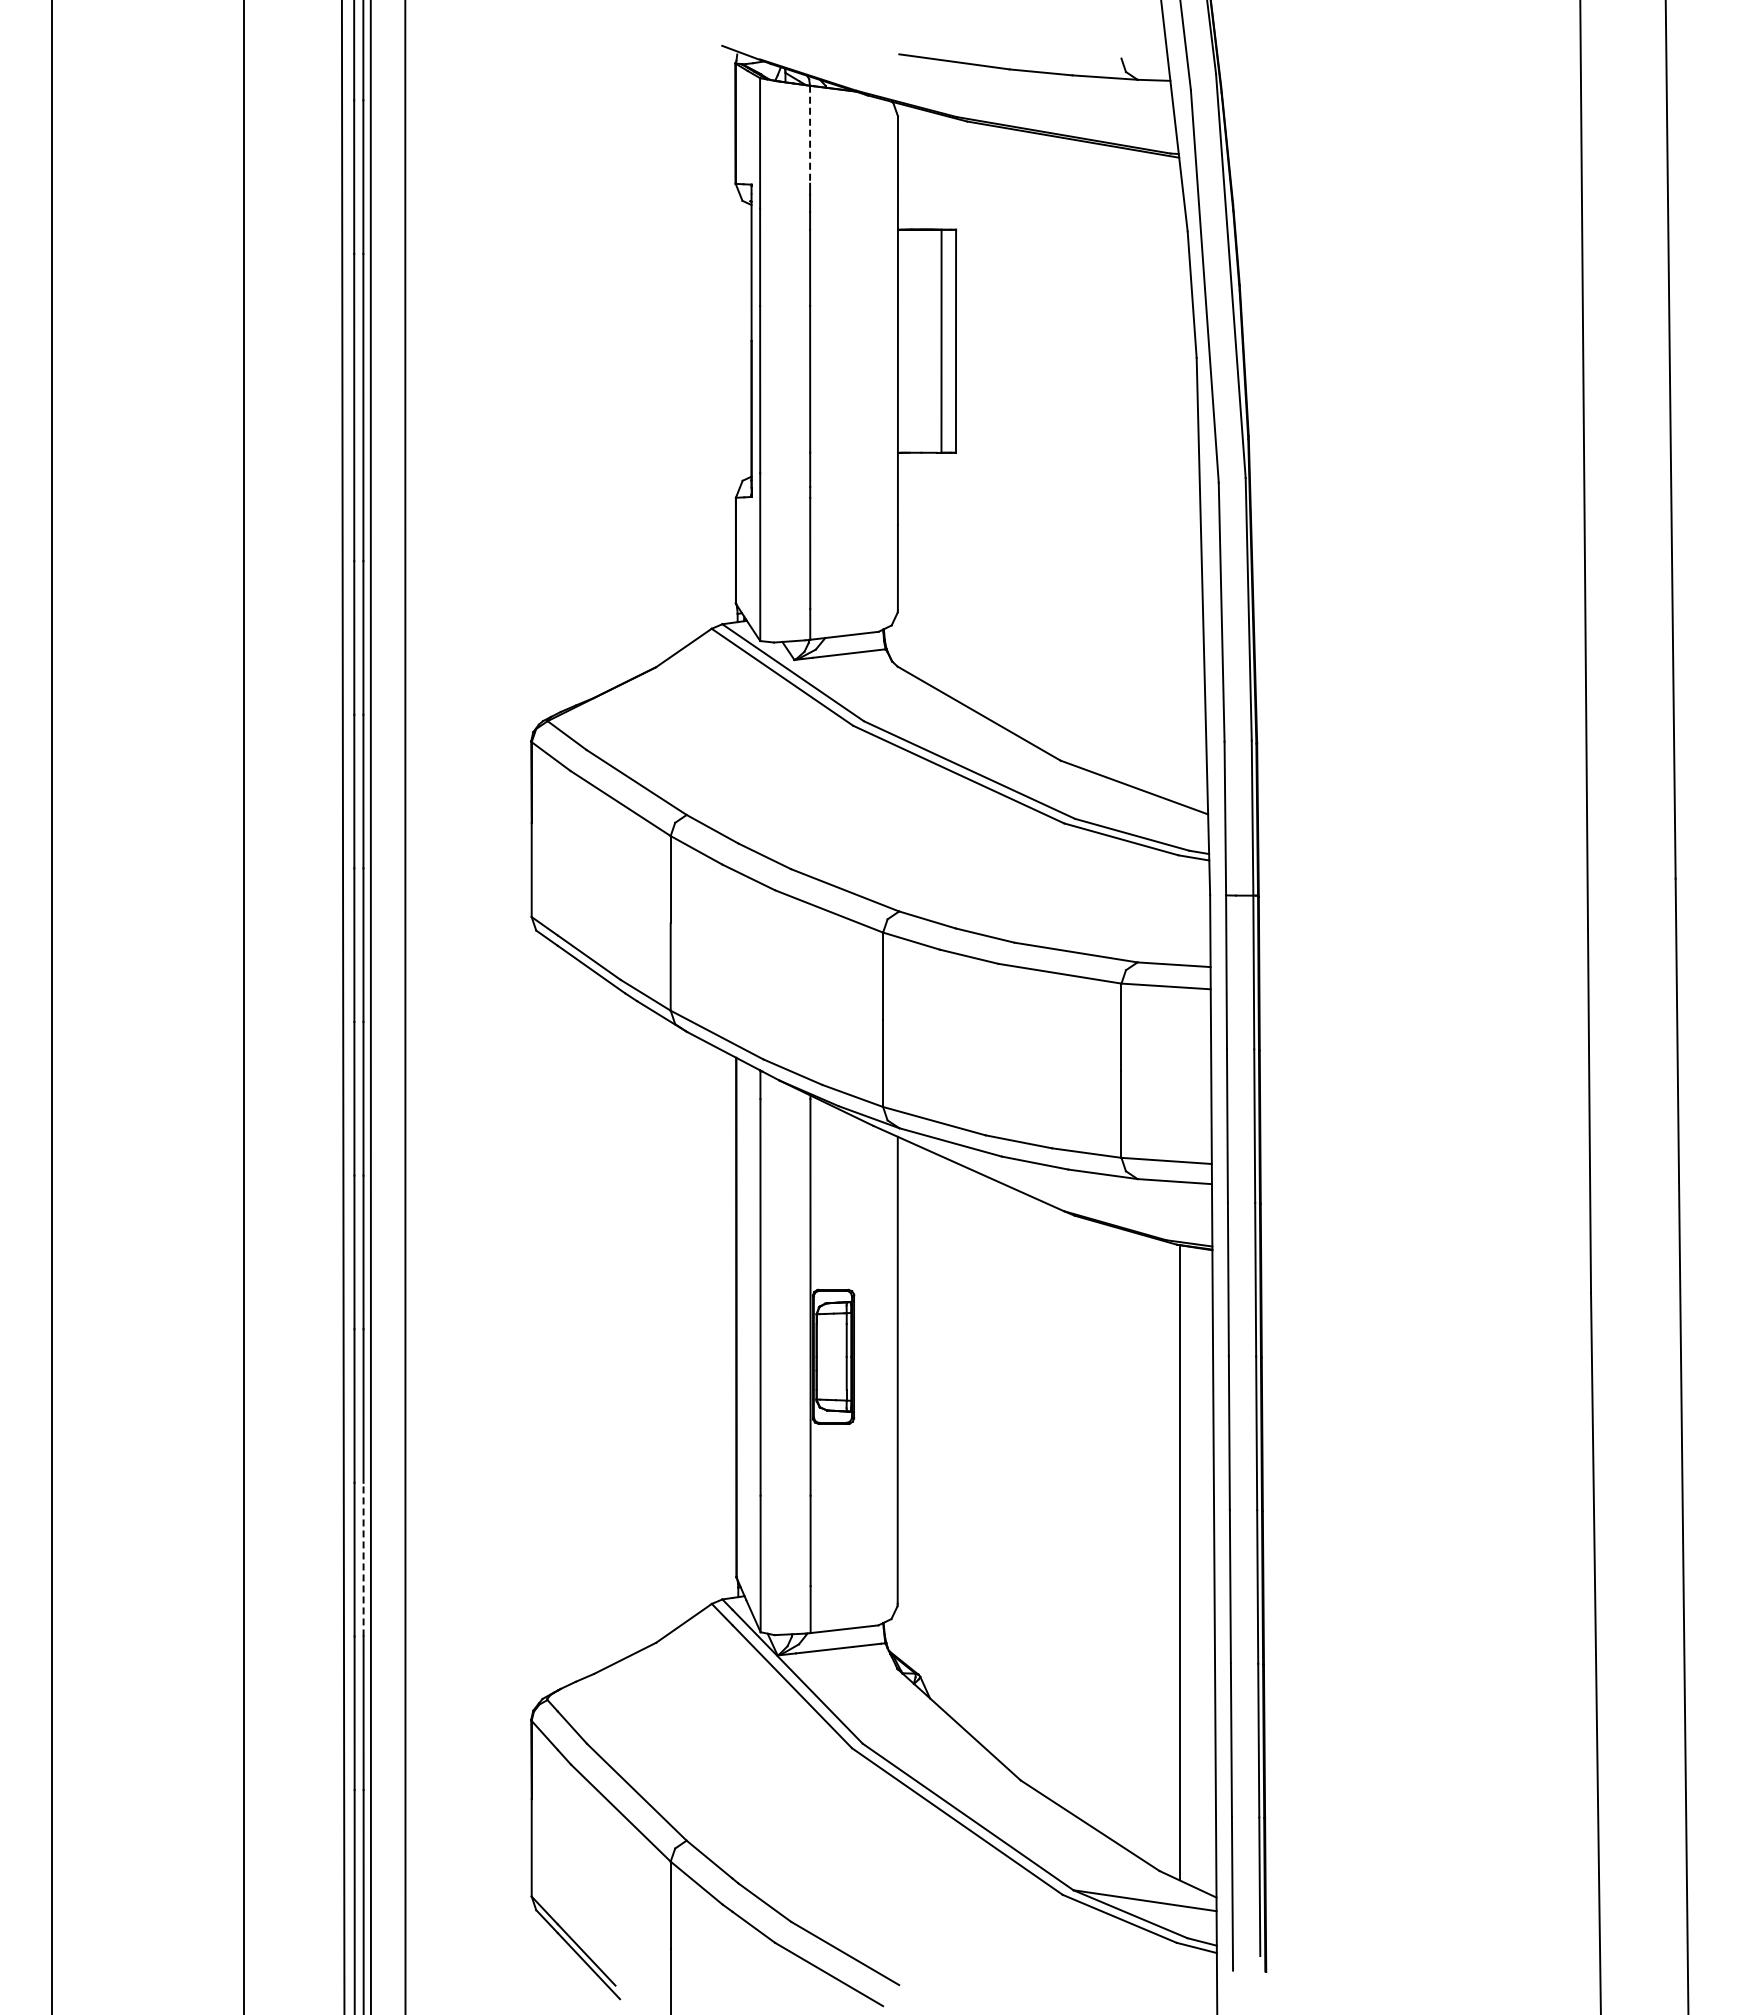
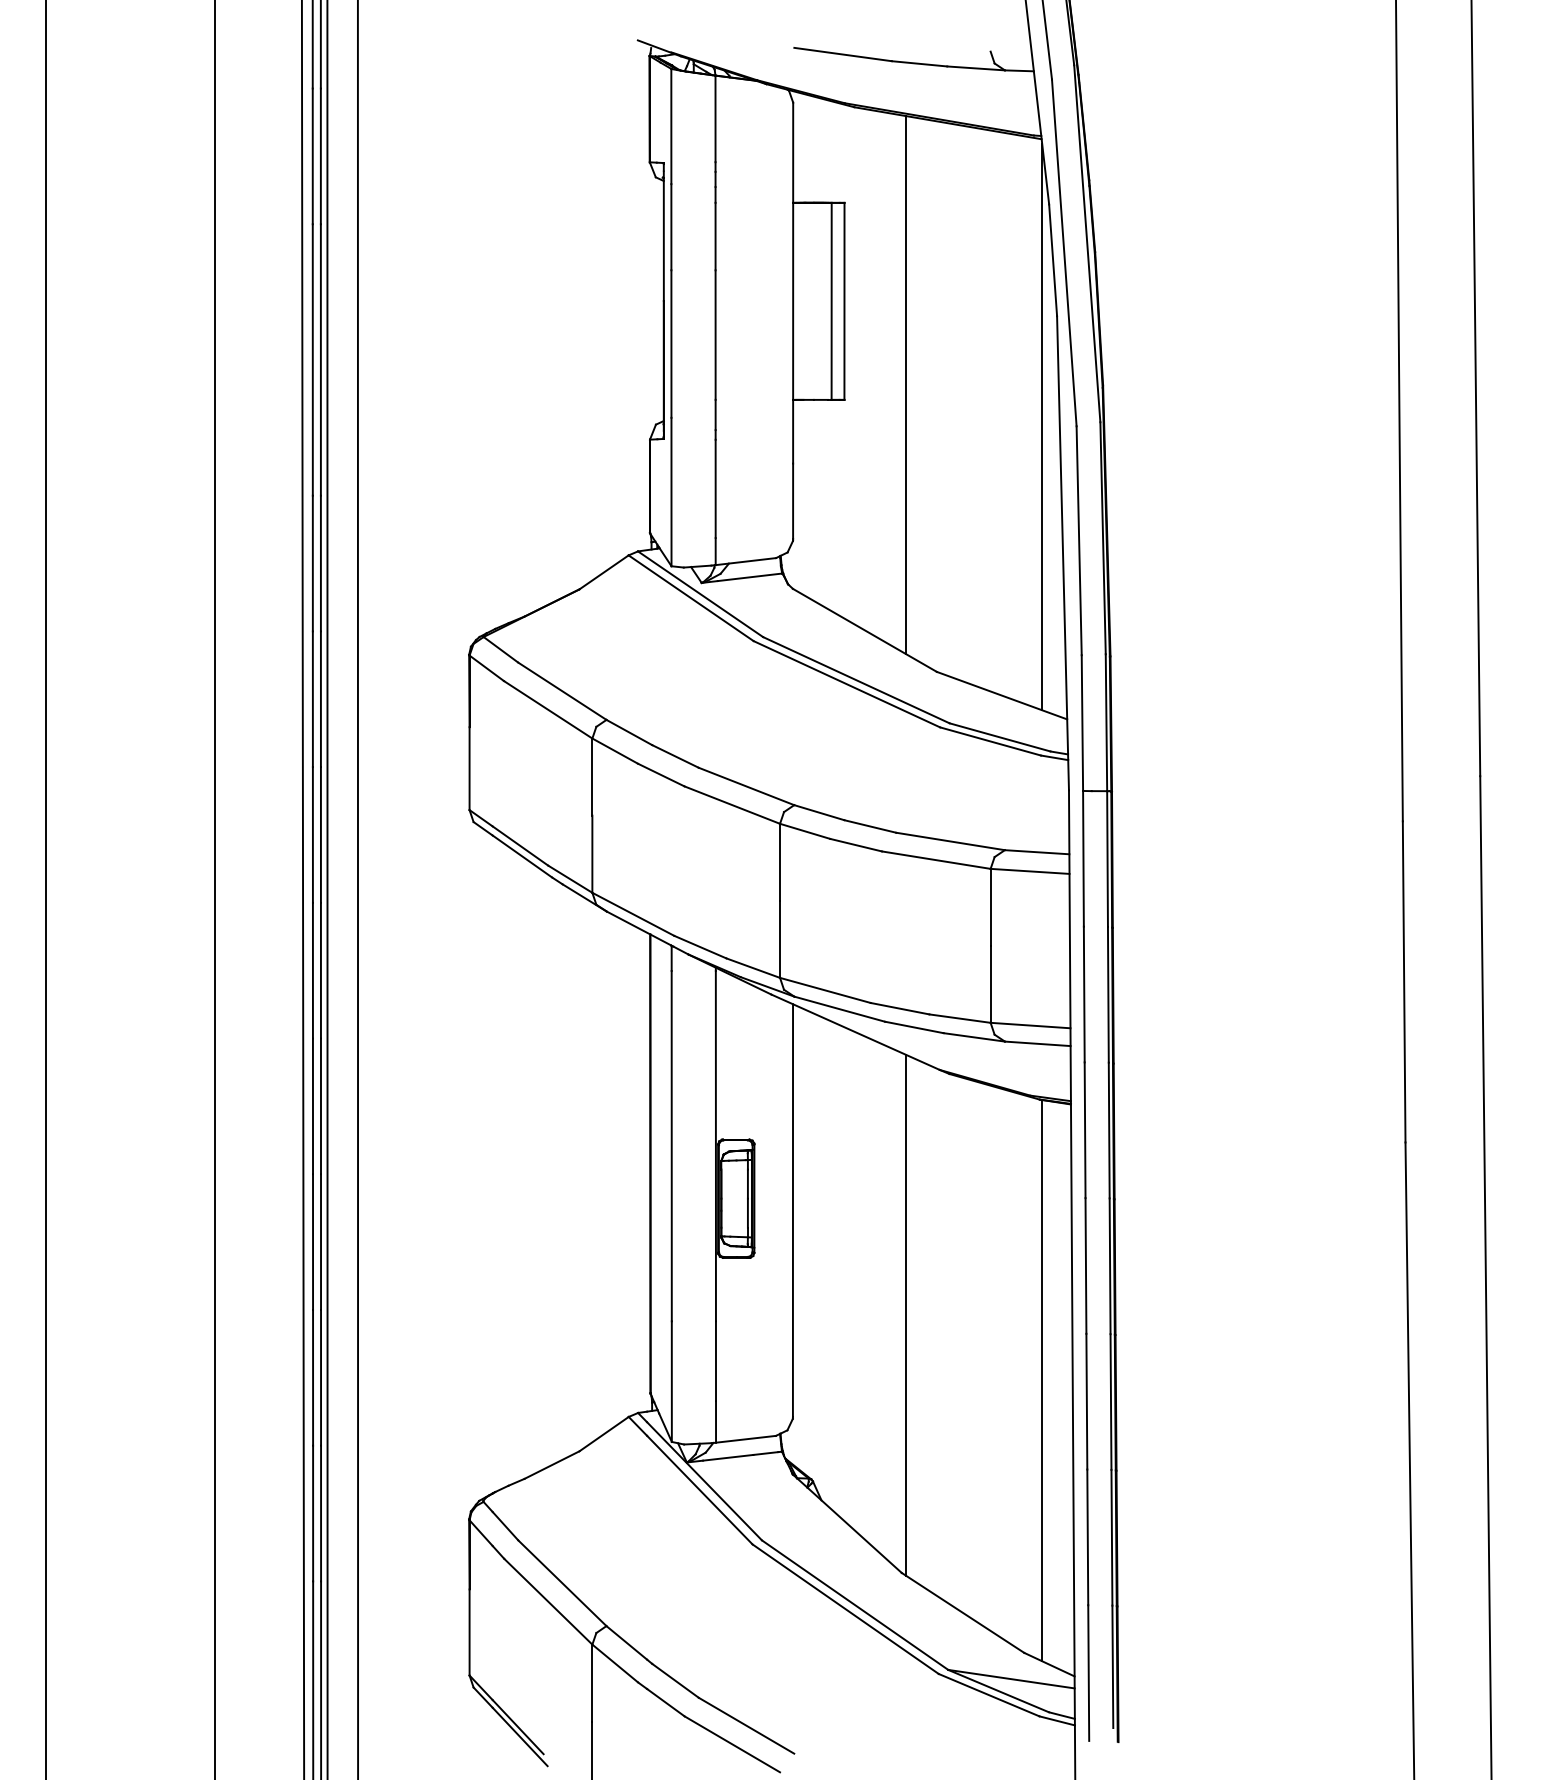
line: (810, 134) -> (715, 118), dashed -> solid
line: (1026, 435) -> (906, 384), added
line: (1179, 483) -> (1041, 427), added
line: (1026, 1488) -> (906, 1314), added
line: (363, 1559) -> (320, 1377), dashed -> solid

